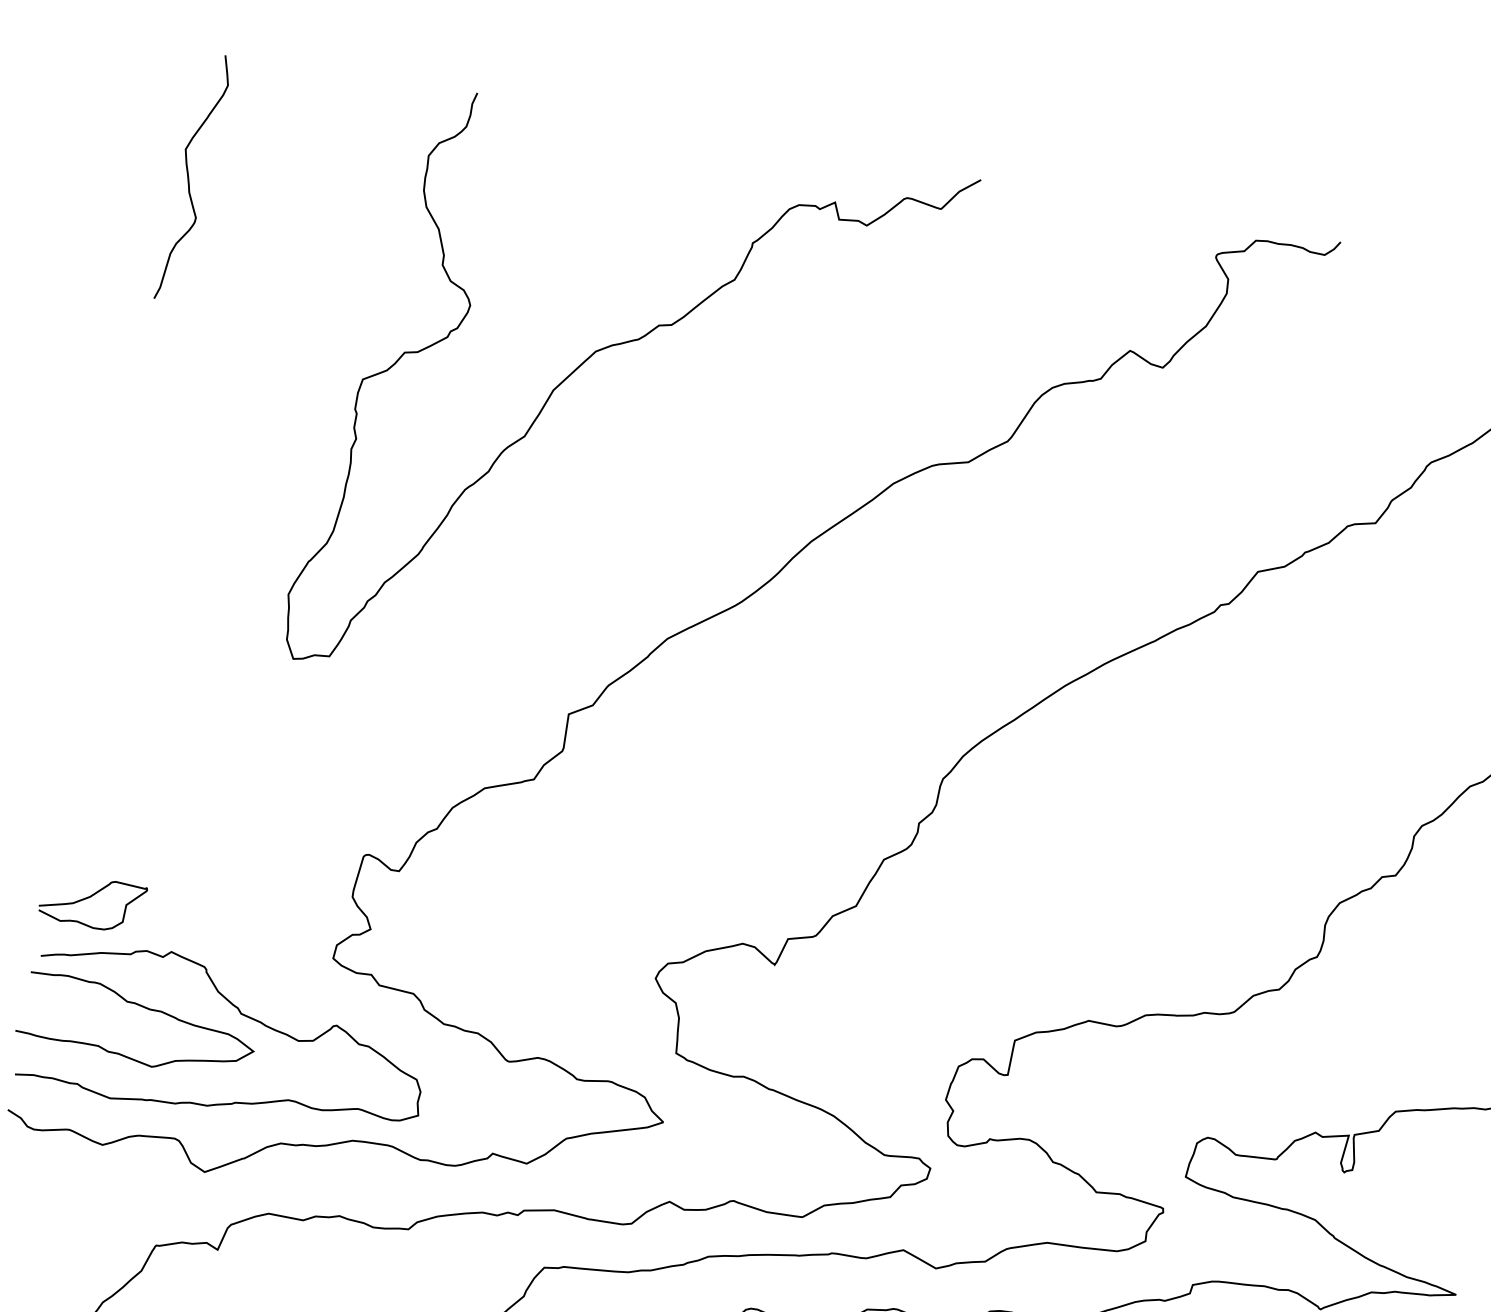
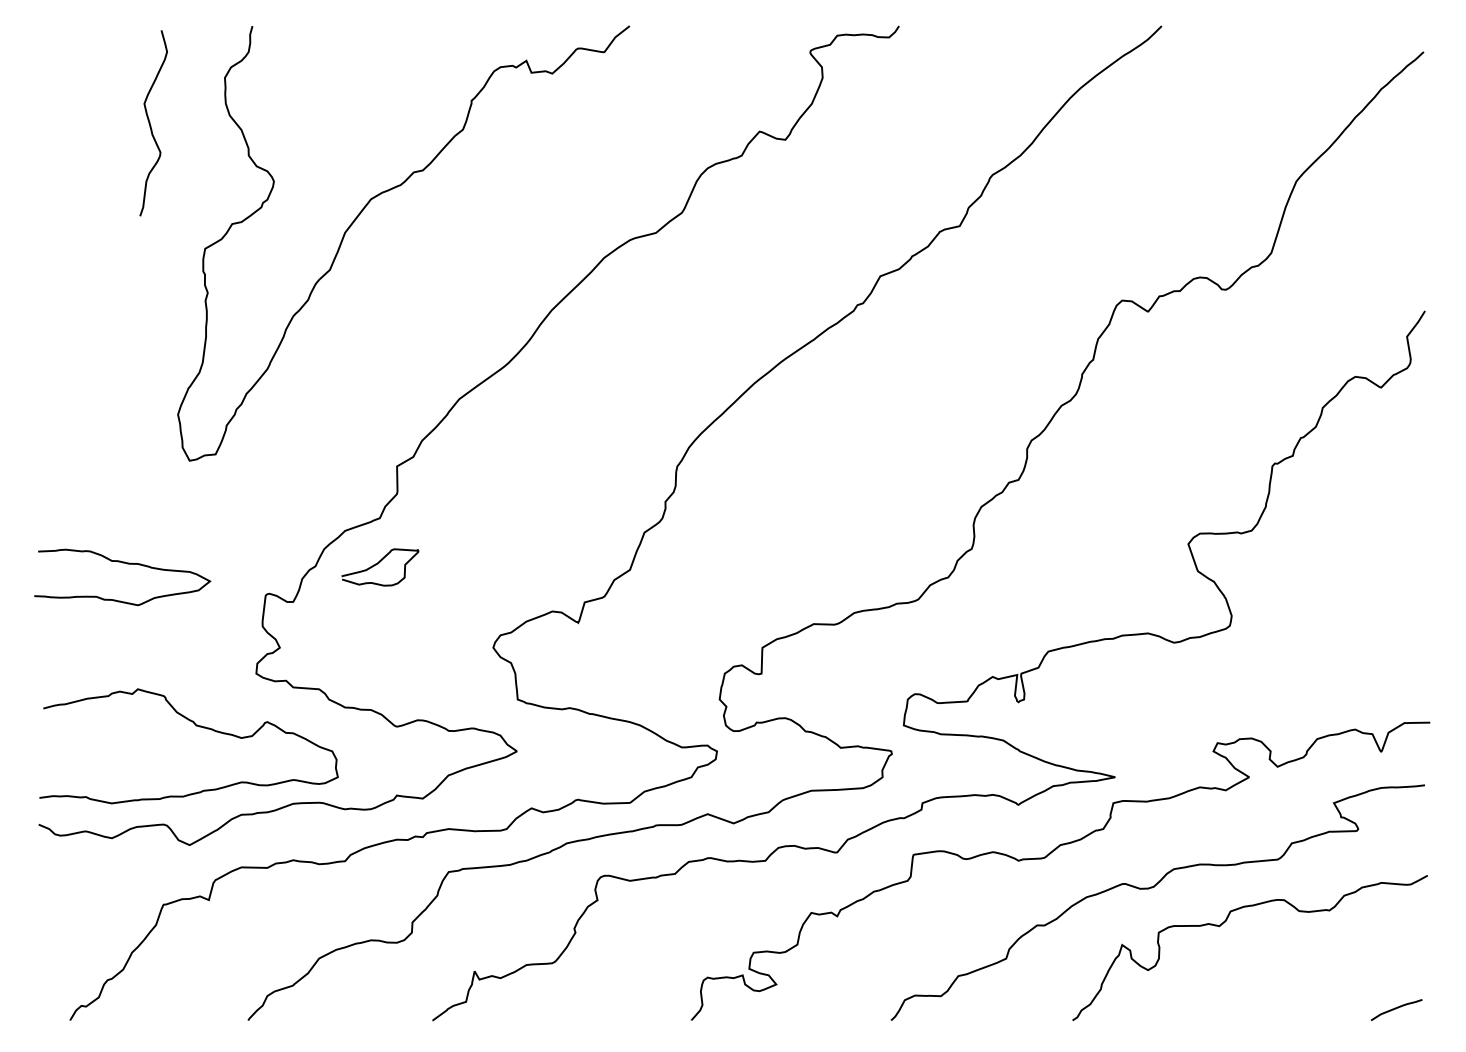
curve: (190, 180) -> (151, 125), moved
curve: (90, 898) -> (378, 564), moved
curve: (147, 1009) -> (127, 564), moved

